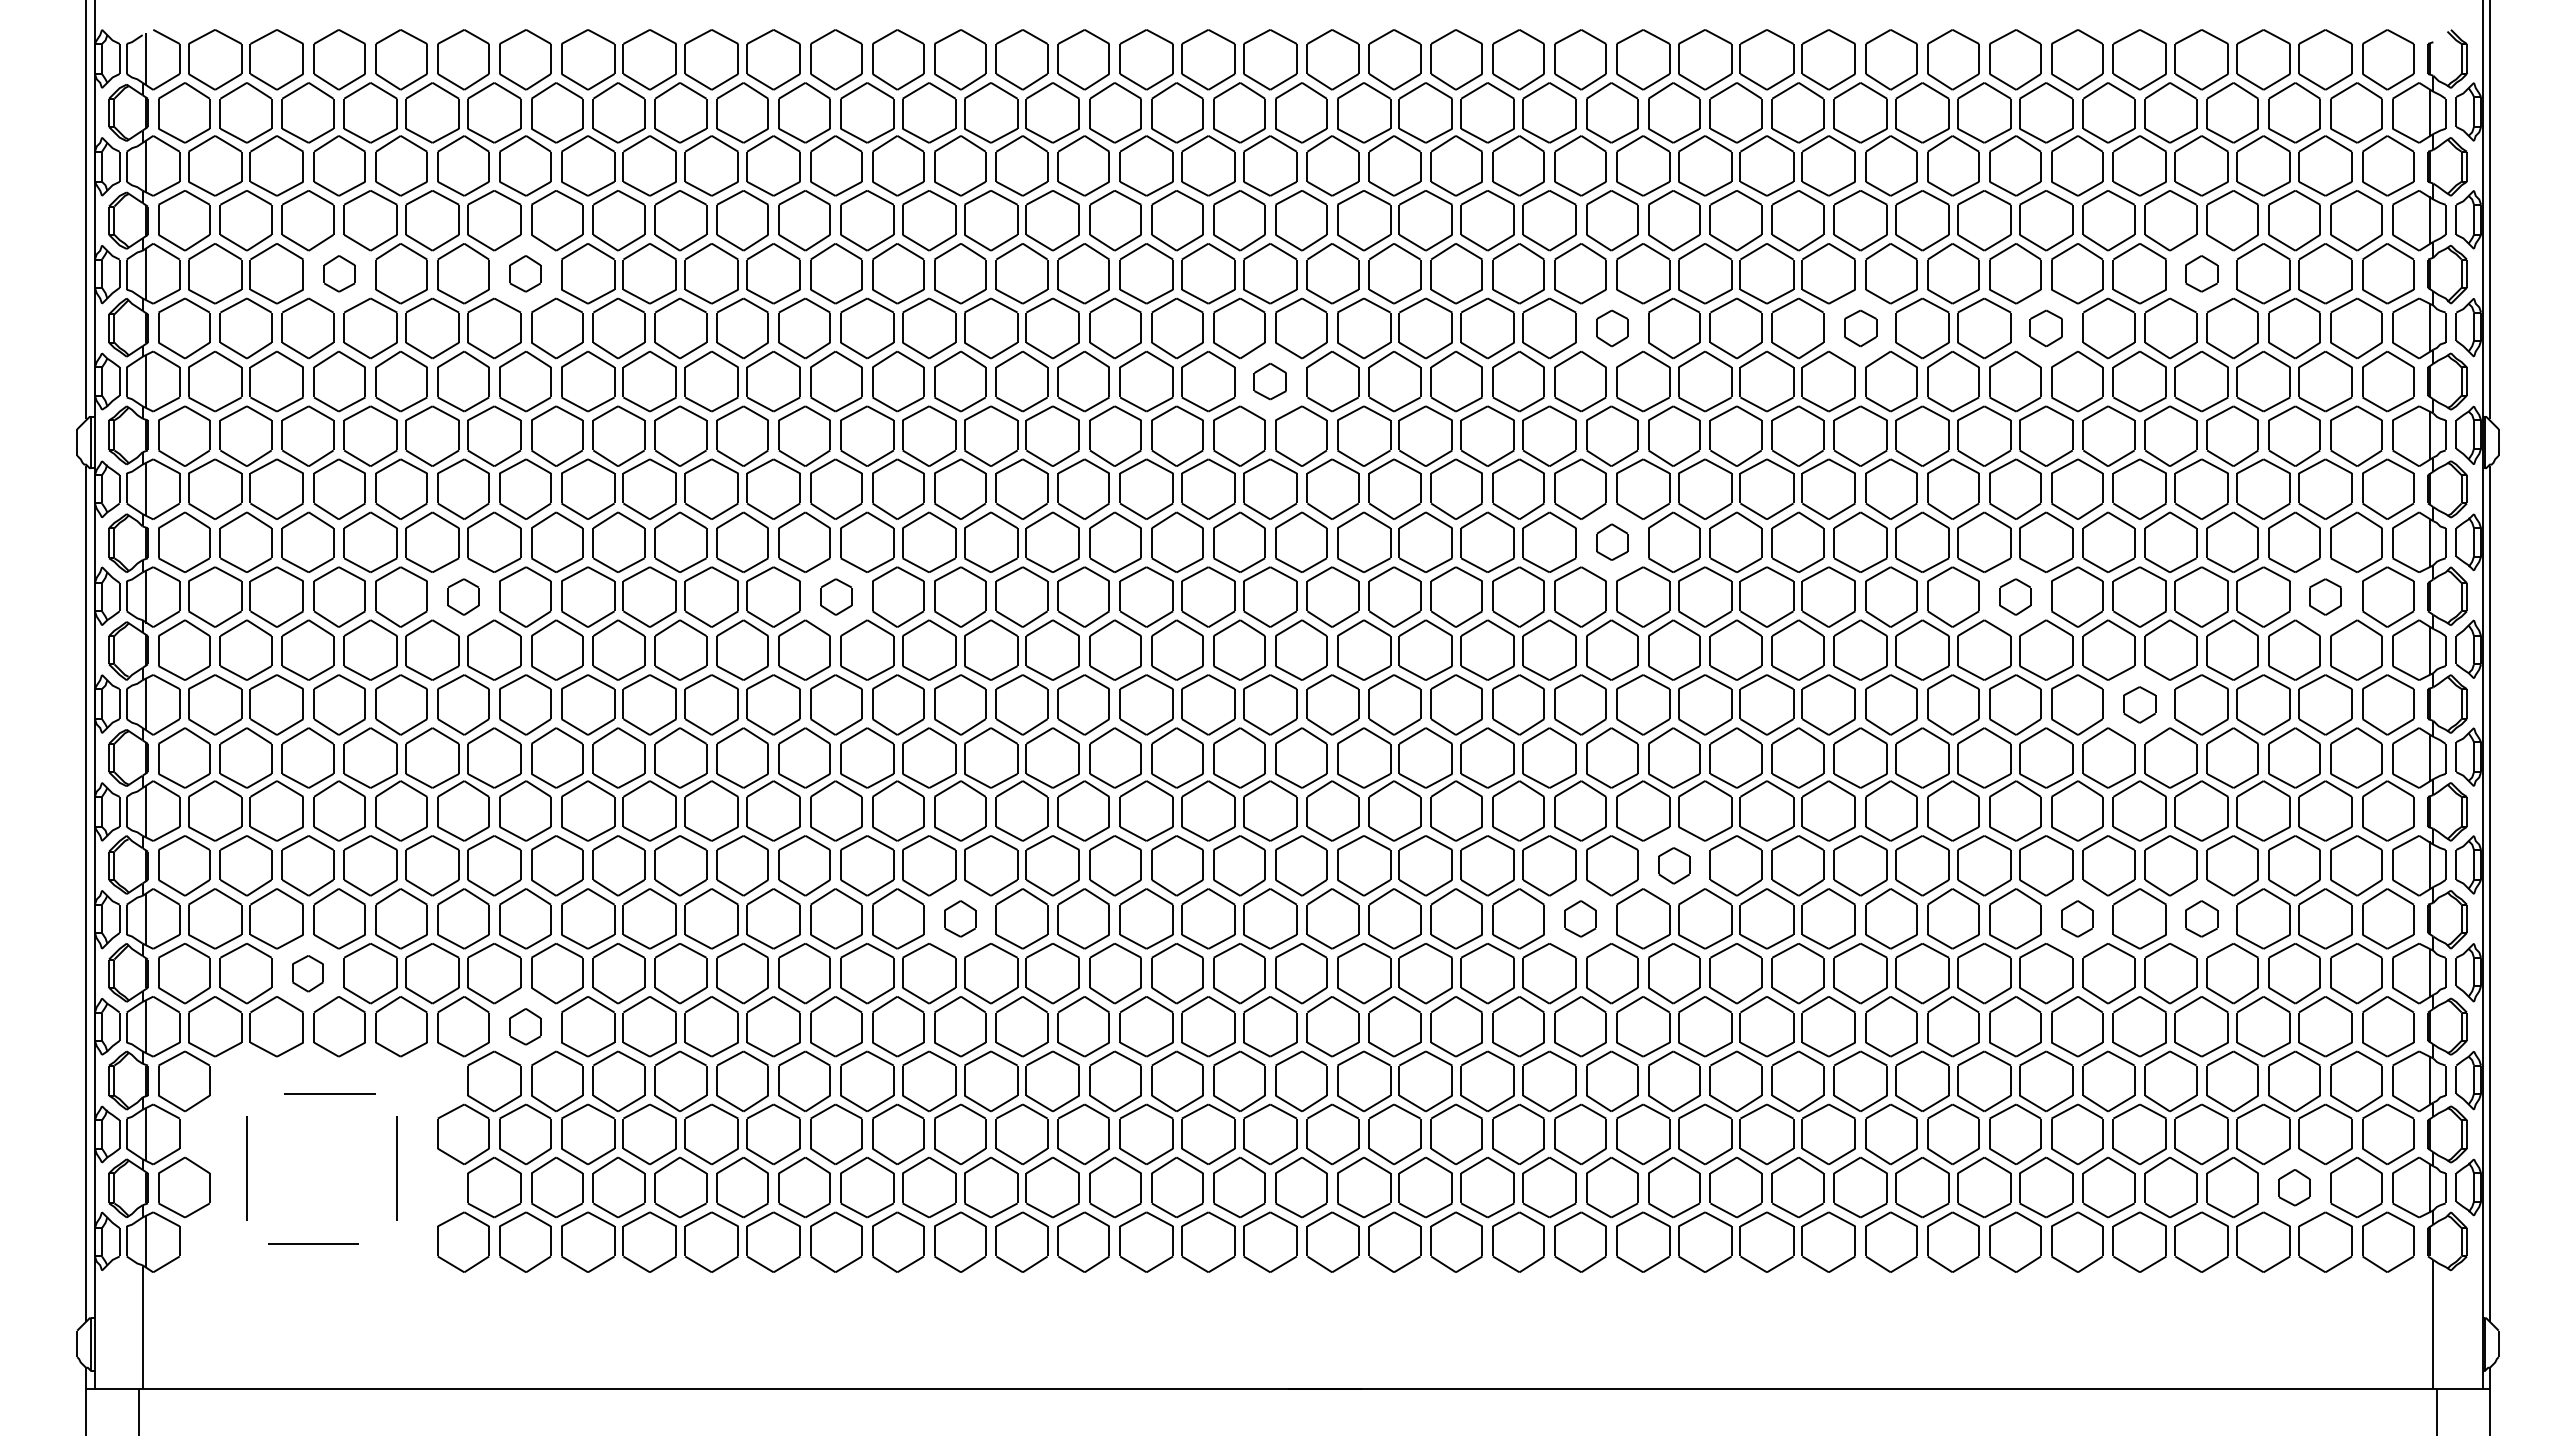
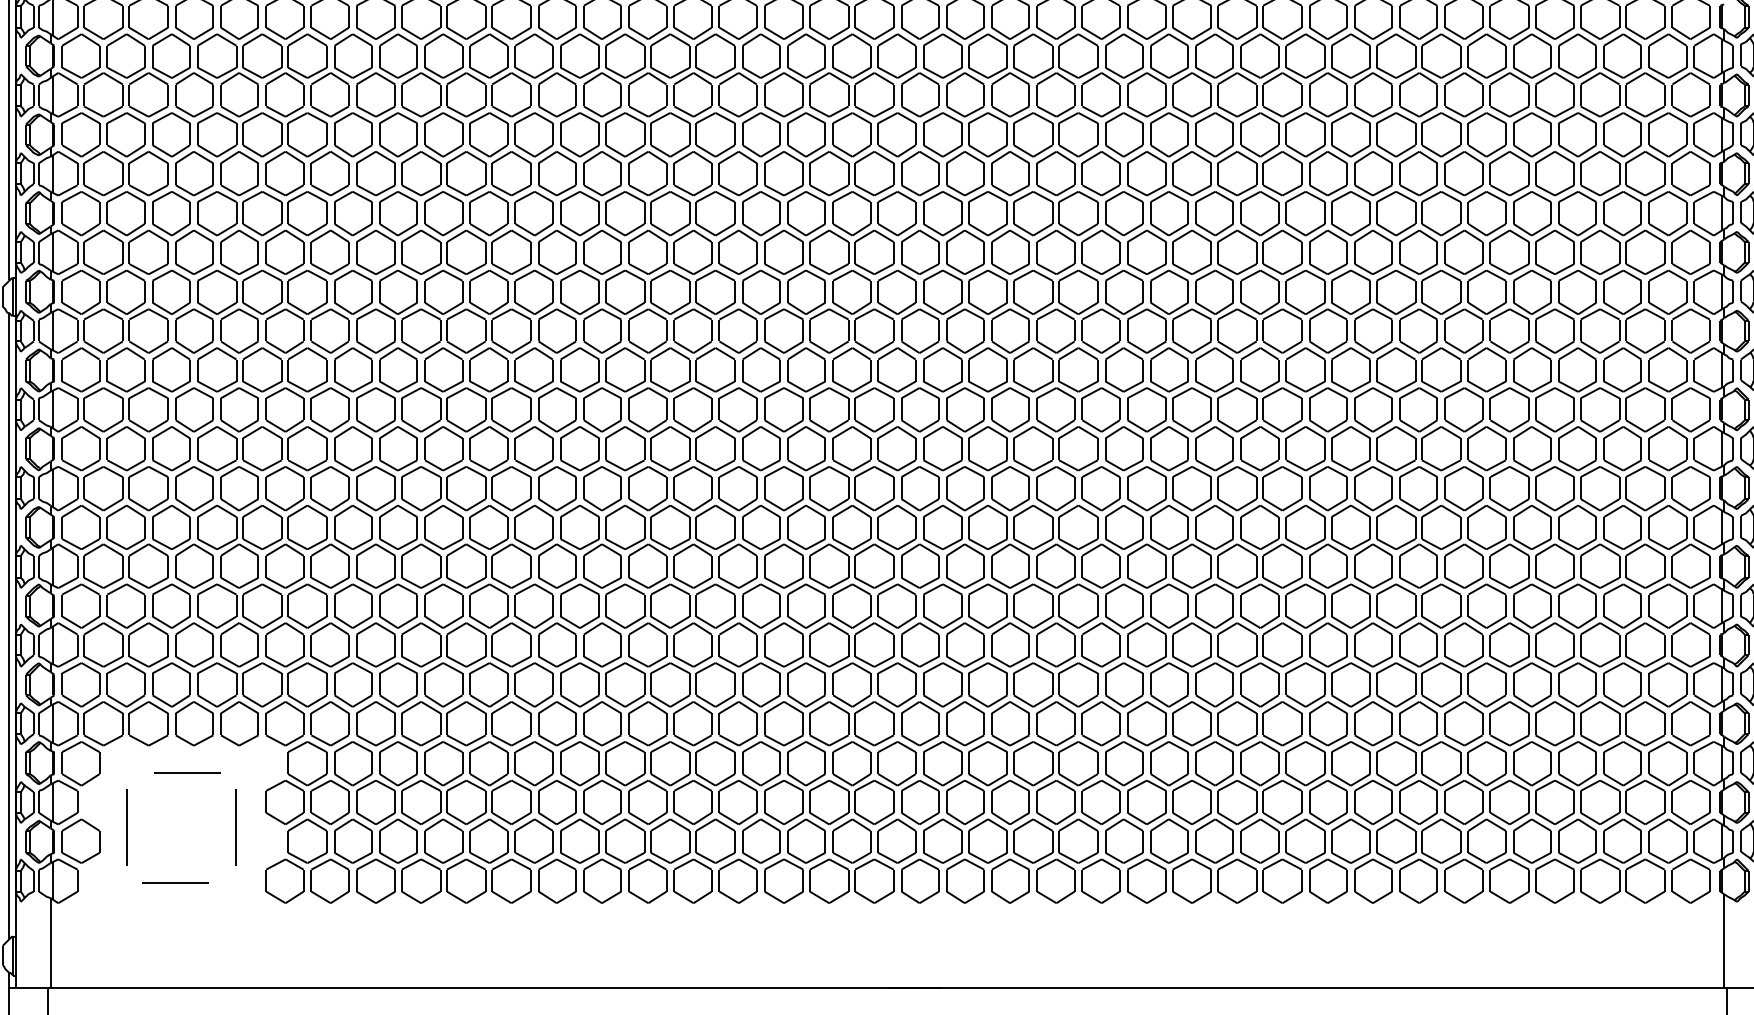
part: (339, 273) -> (194, 173), size x1.67
part: (525, 273) -> (330, 173), size x1.67
part: (2201, 273) -> (1554, 173), size x1.67
part: (1612, 328) -> (1124, 213), size x1.67
part: (1860, 328) -> (1305, 213), size x1.67
part: (2046, 328) -> (1441, 213), size x1.67
part: (1270, 381) -> (874, 252), size x1.67
part: (1612, 541) -> (1124, 369), size x1.67
part: (463, 596) -> (284, 409), size x1.67
part: (836, 596) -> (557, 409), size x1.67
part: (2015, 596) -> (1418, 409), size x1.67
part: (2325, 596) -> (1645, 409), size x1.67
part: (2139, 704) -> (1509, 488), size x1.67
part: (1674, 865) -> (1169, 605), size x1.67
part: (960, 918) -> (648, 644), size x1.67
part: (1580, 918) -> (1101, 644), size x1.67
part: (2077, 918) -> (1464, 644), size x1.67
part: (2201, 918) -> (1554, 644), size x1.67
part: (307, 973) -> (170, 684), size x1.67
part: (525, 1026) -> (330, 723), size x1.67
part: (2294, 1187) -> (1622, 841), size x1.67

